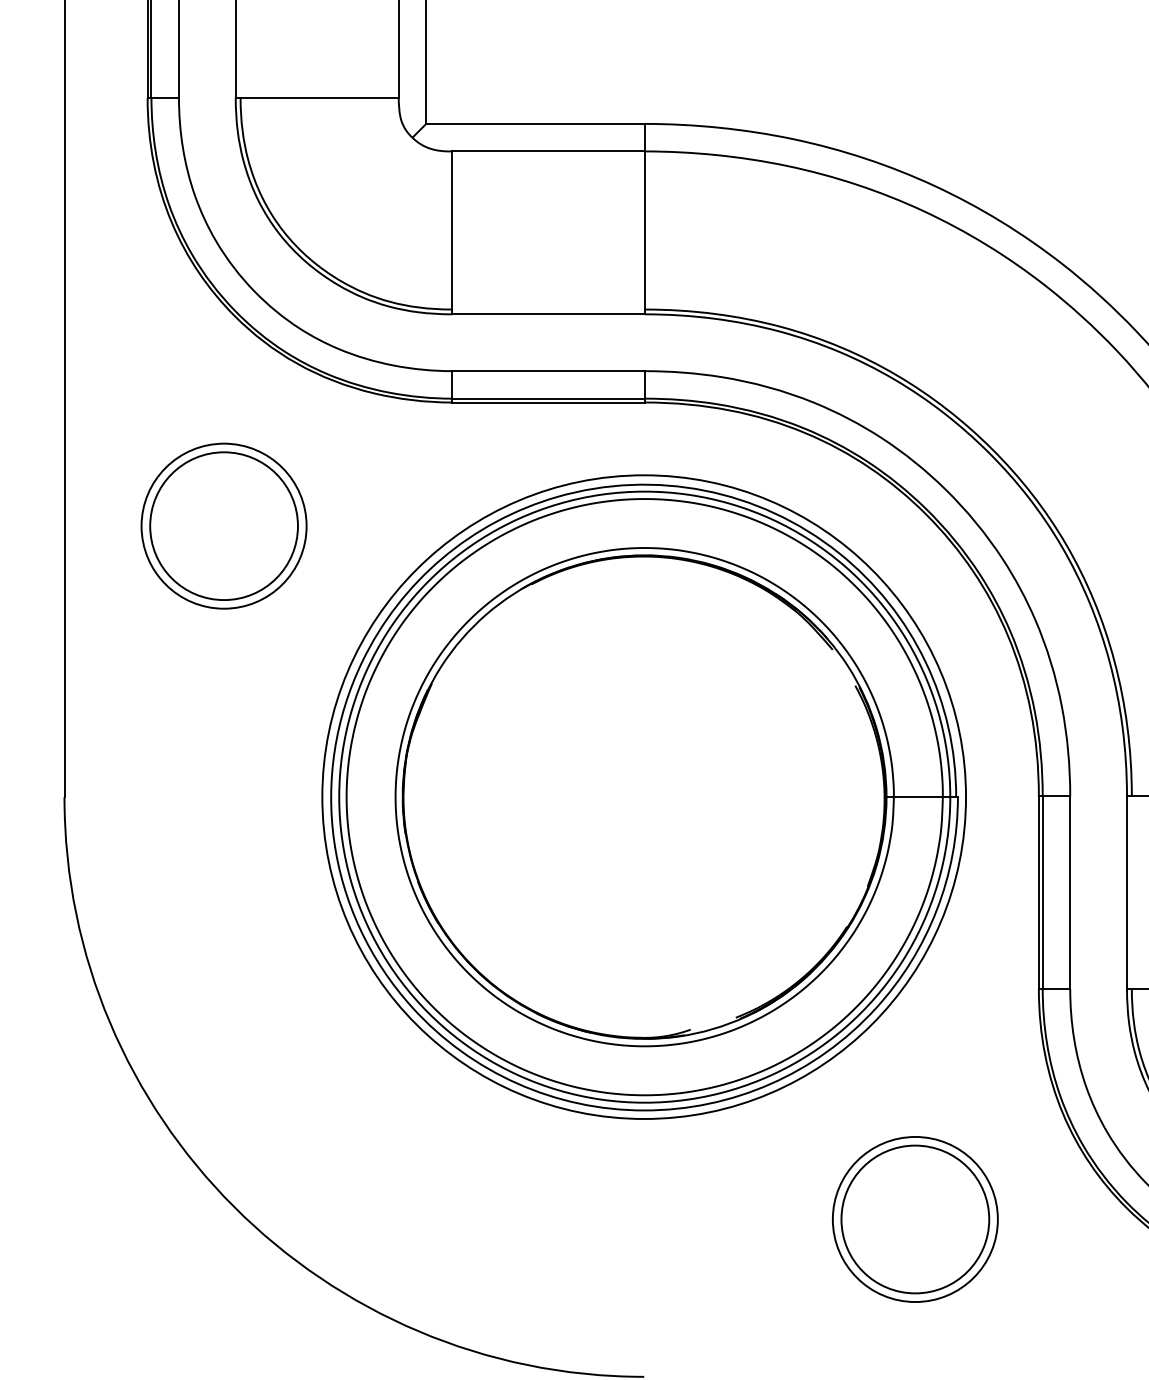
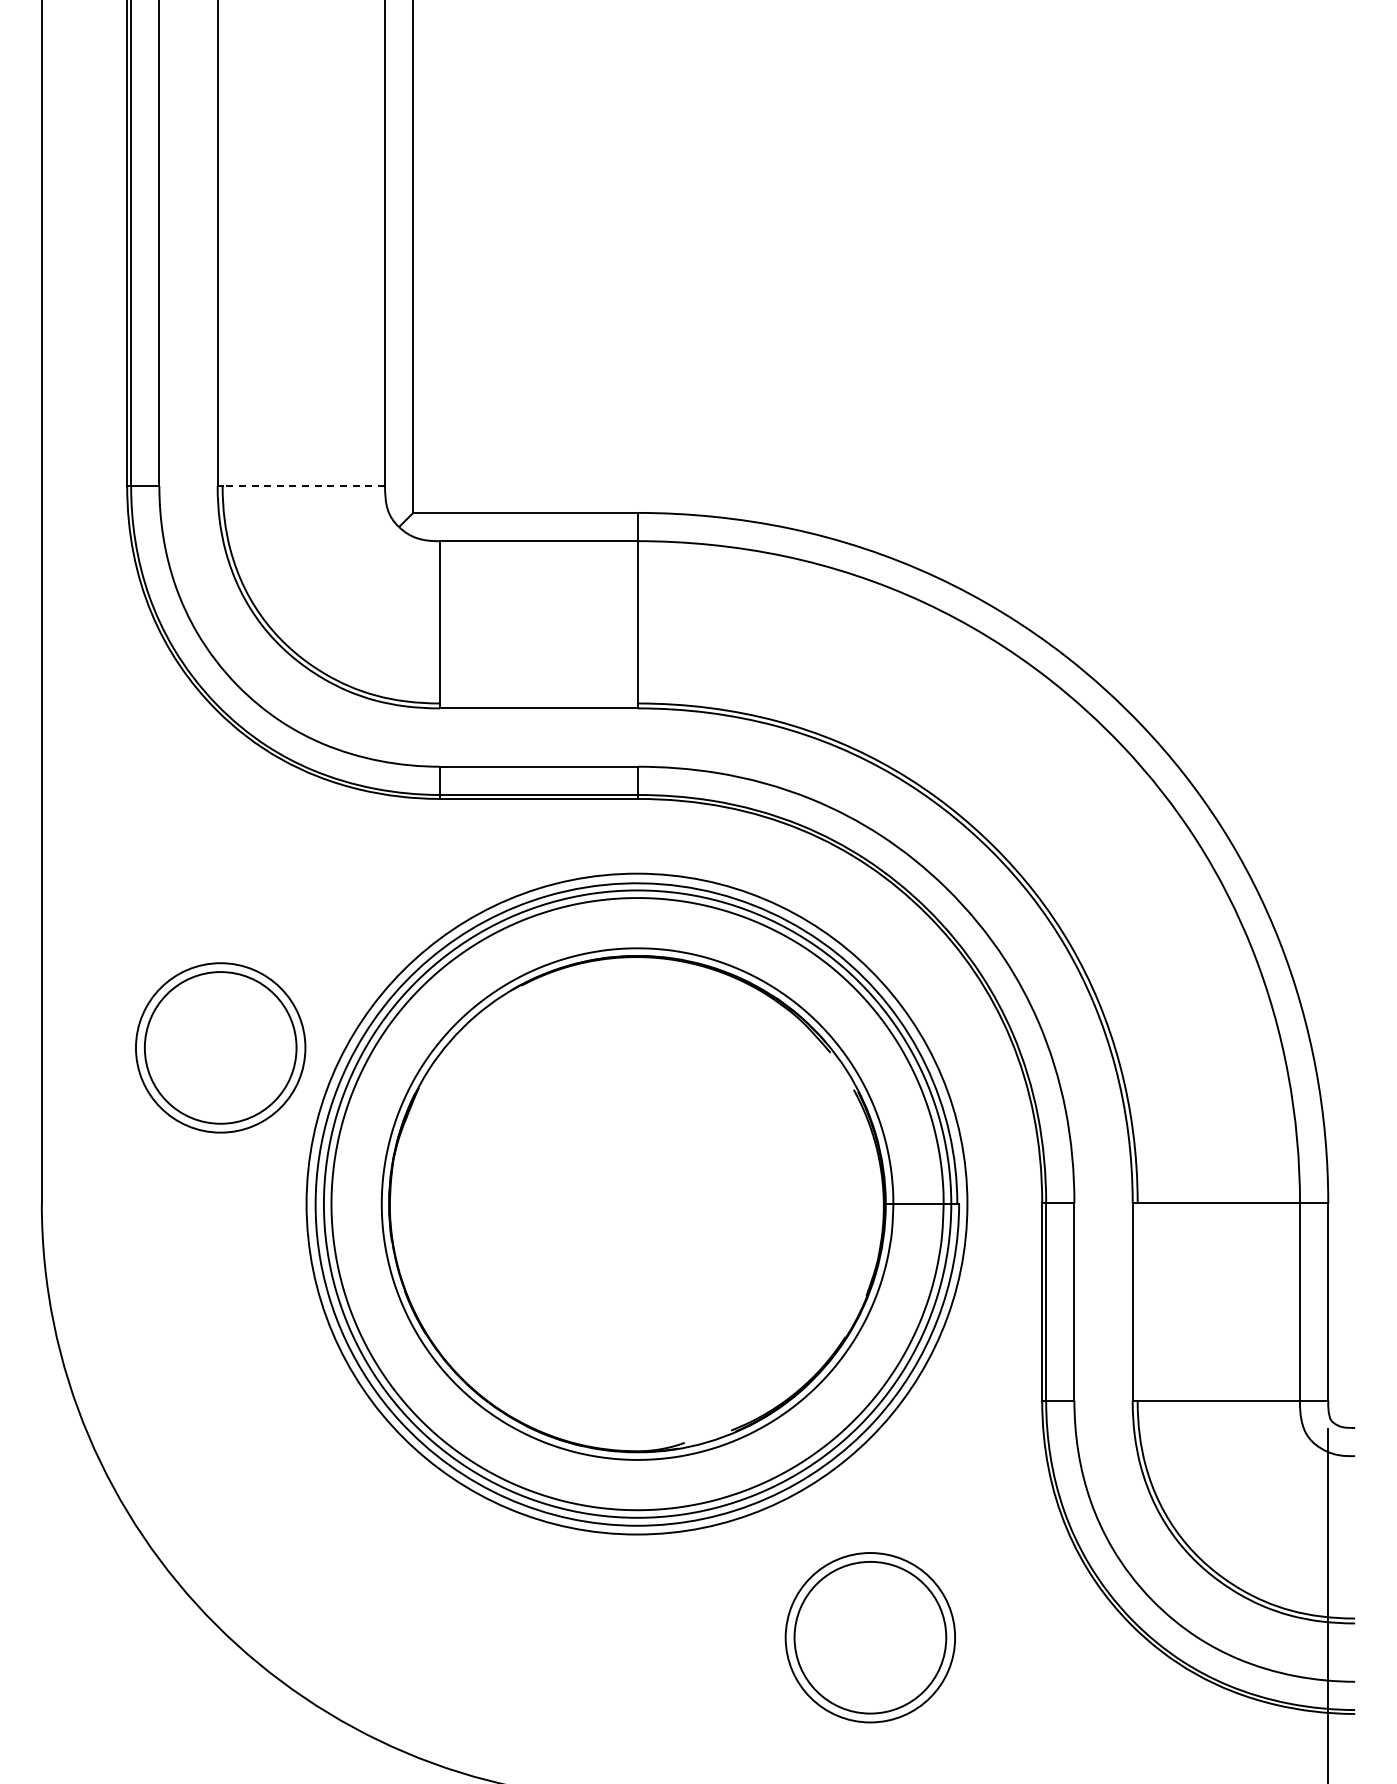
line: (319, 98) -> (303, 486), solid -> dashed
part: (223, 525) -> (220, 1047), moved
part: (914, 1219) -> (869, 1637), moved

